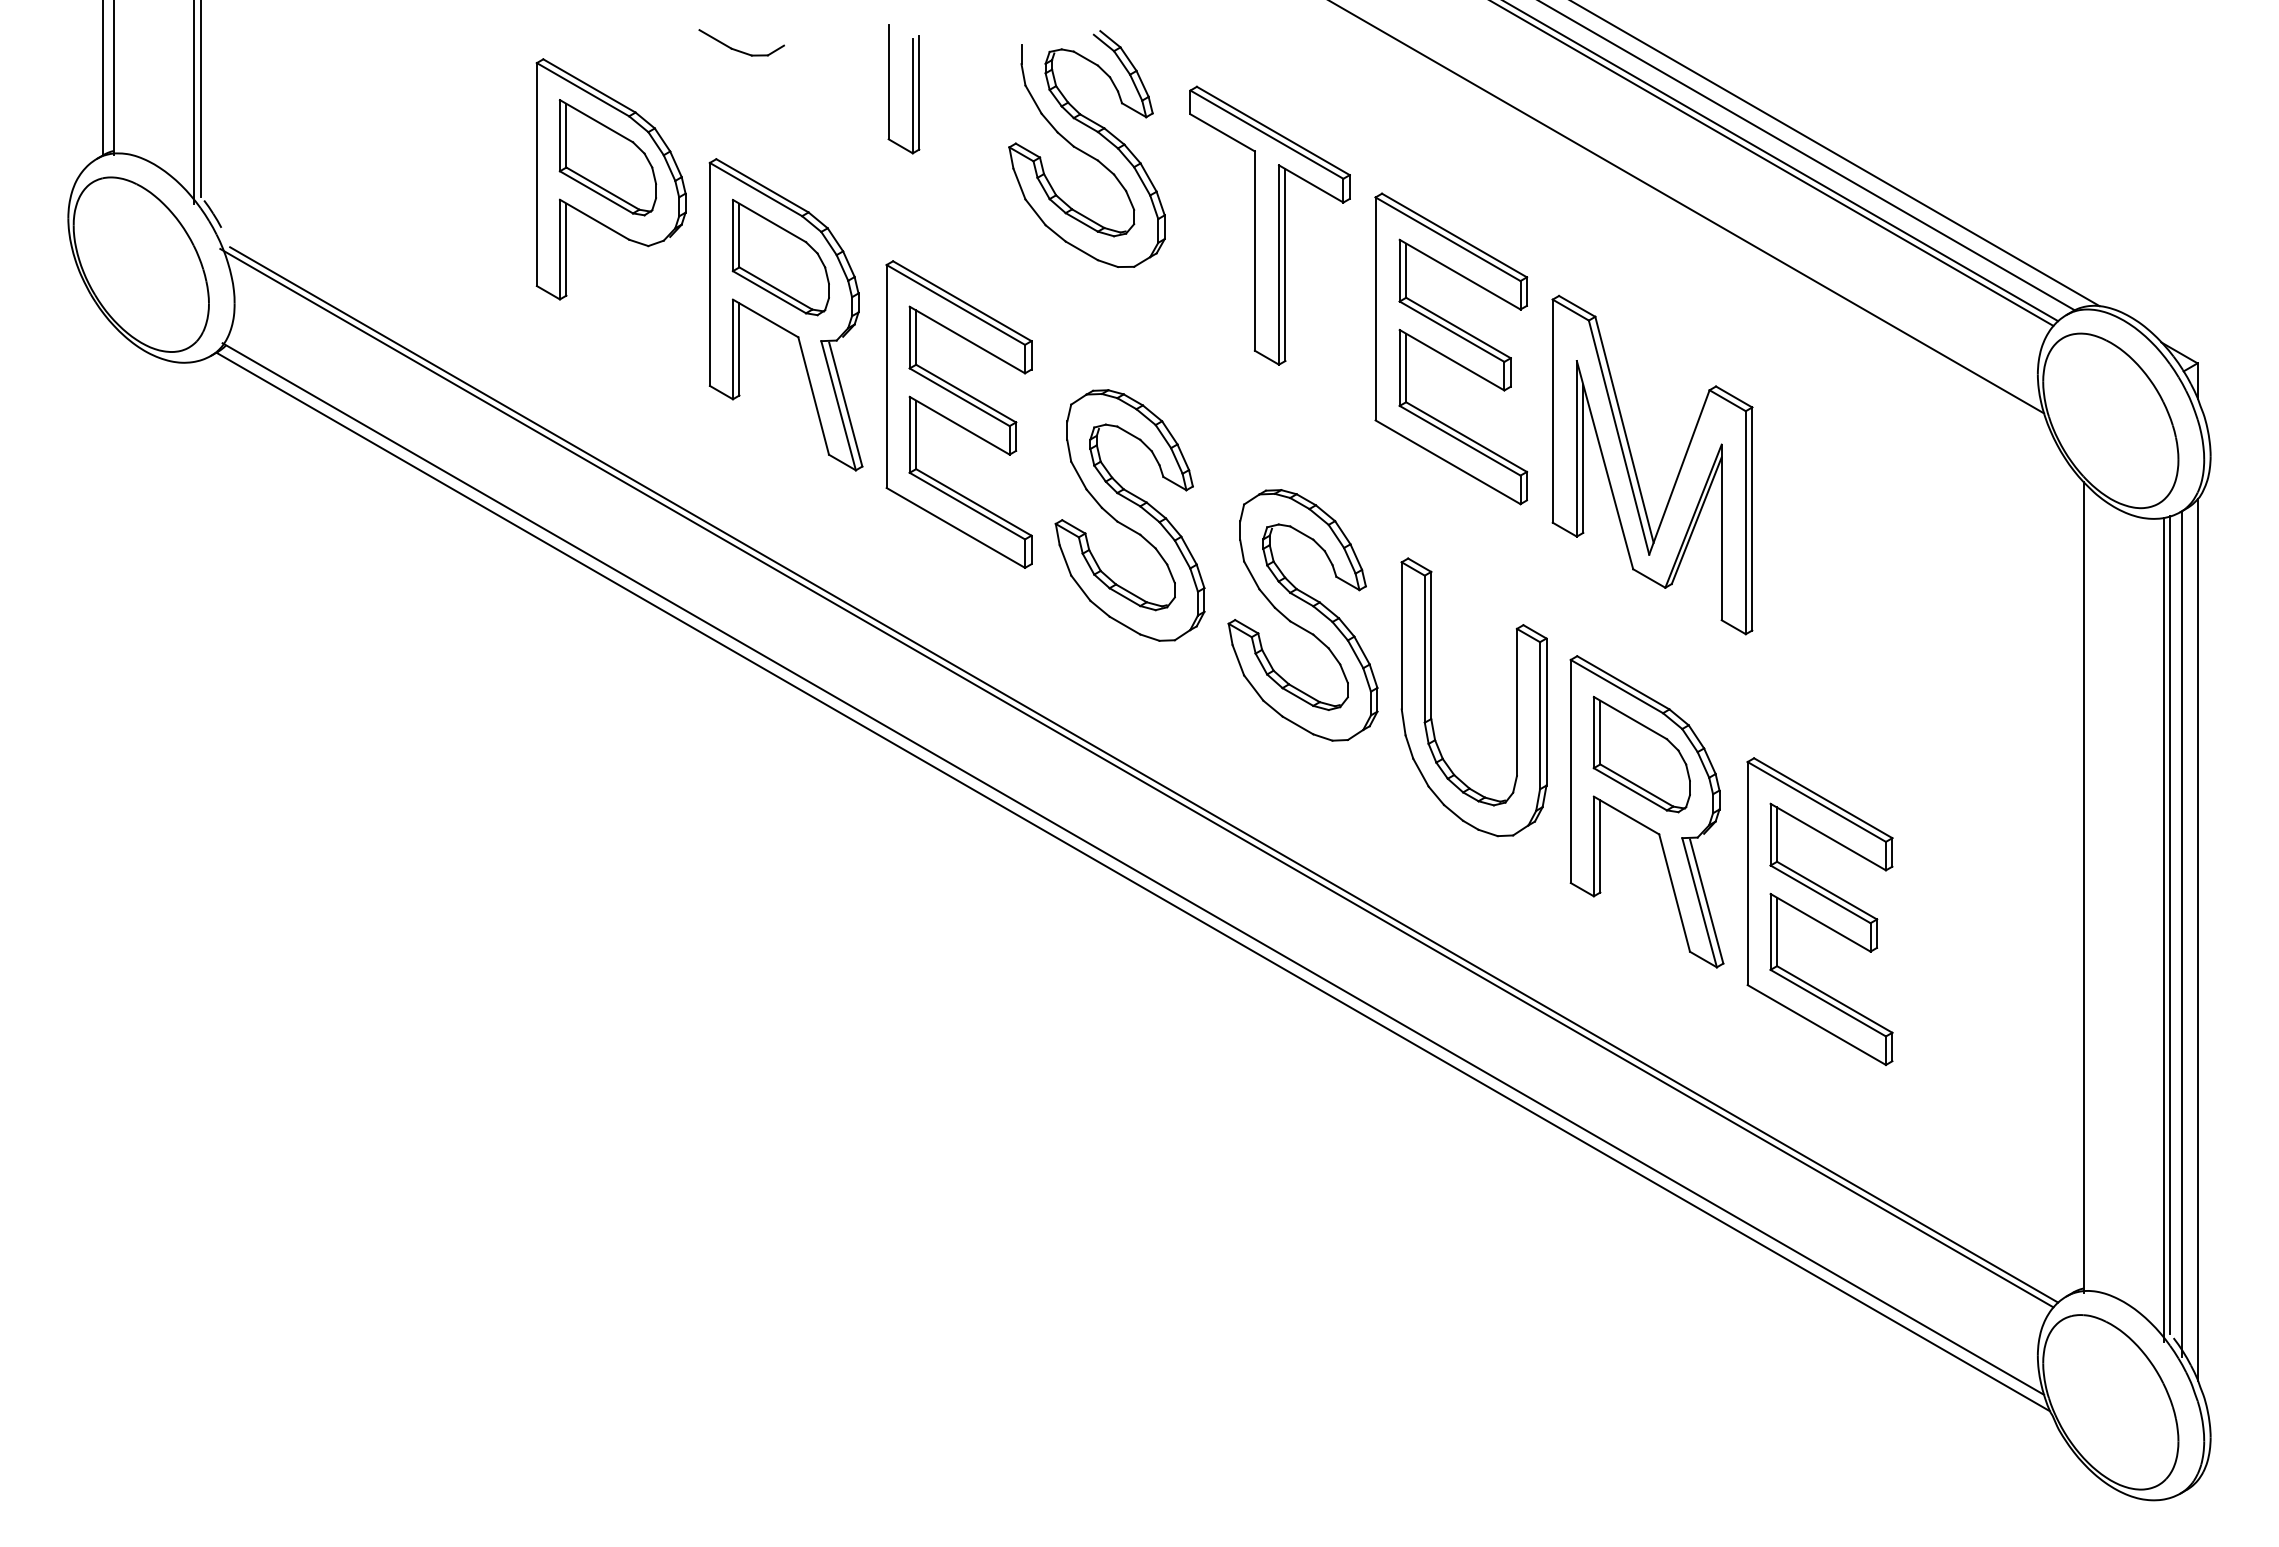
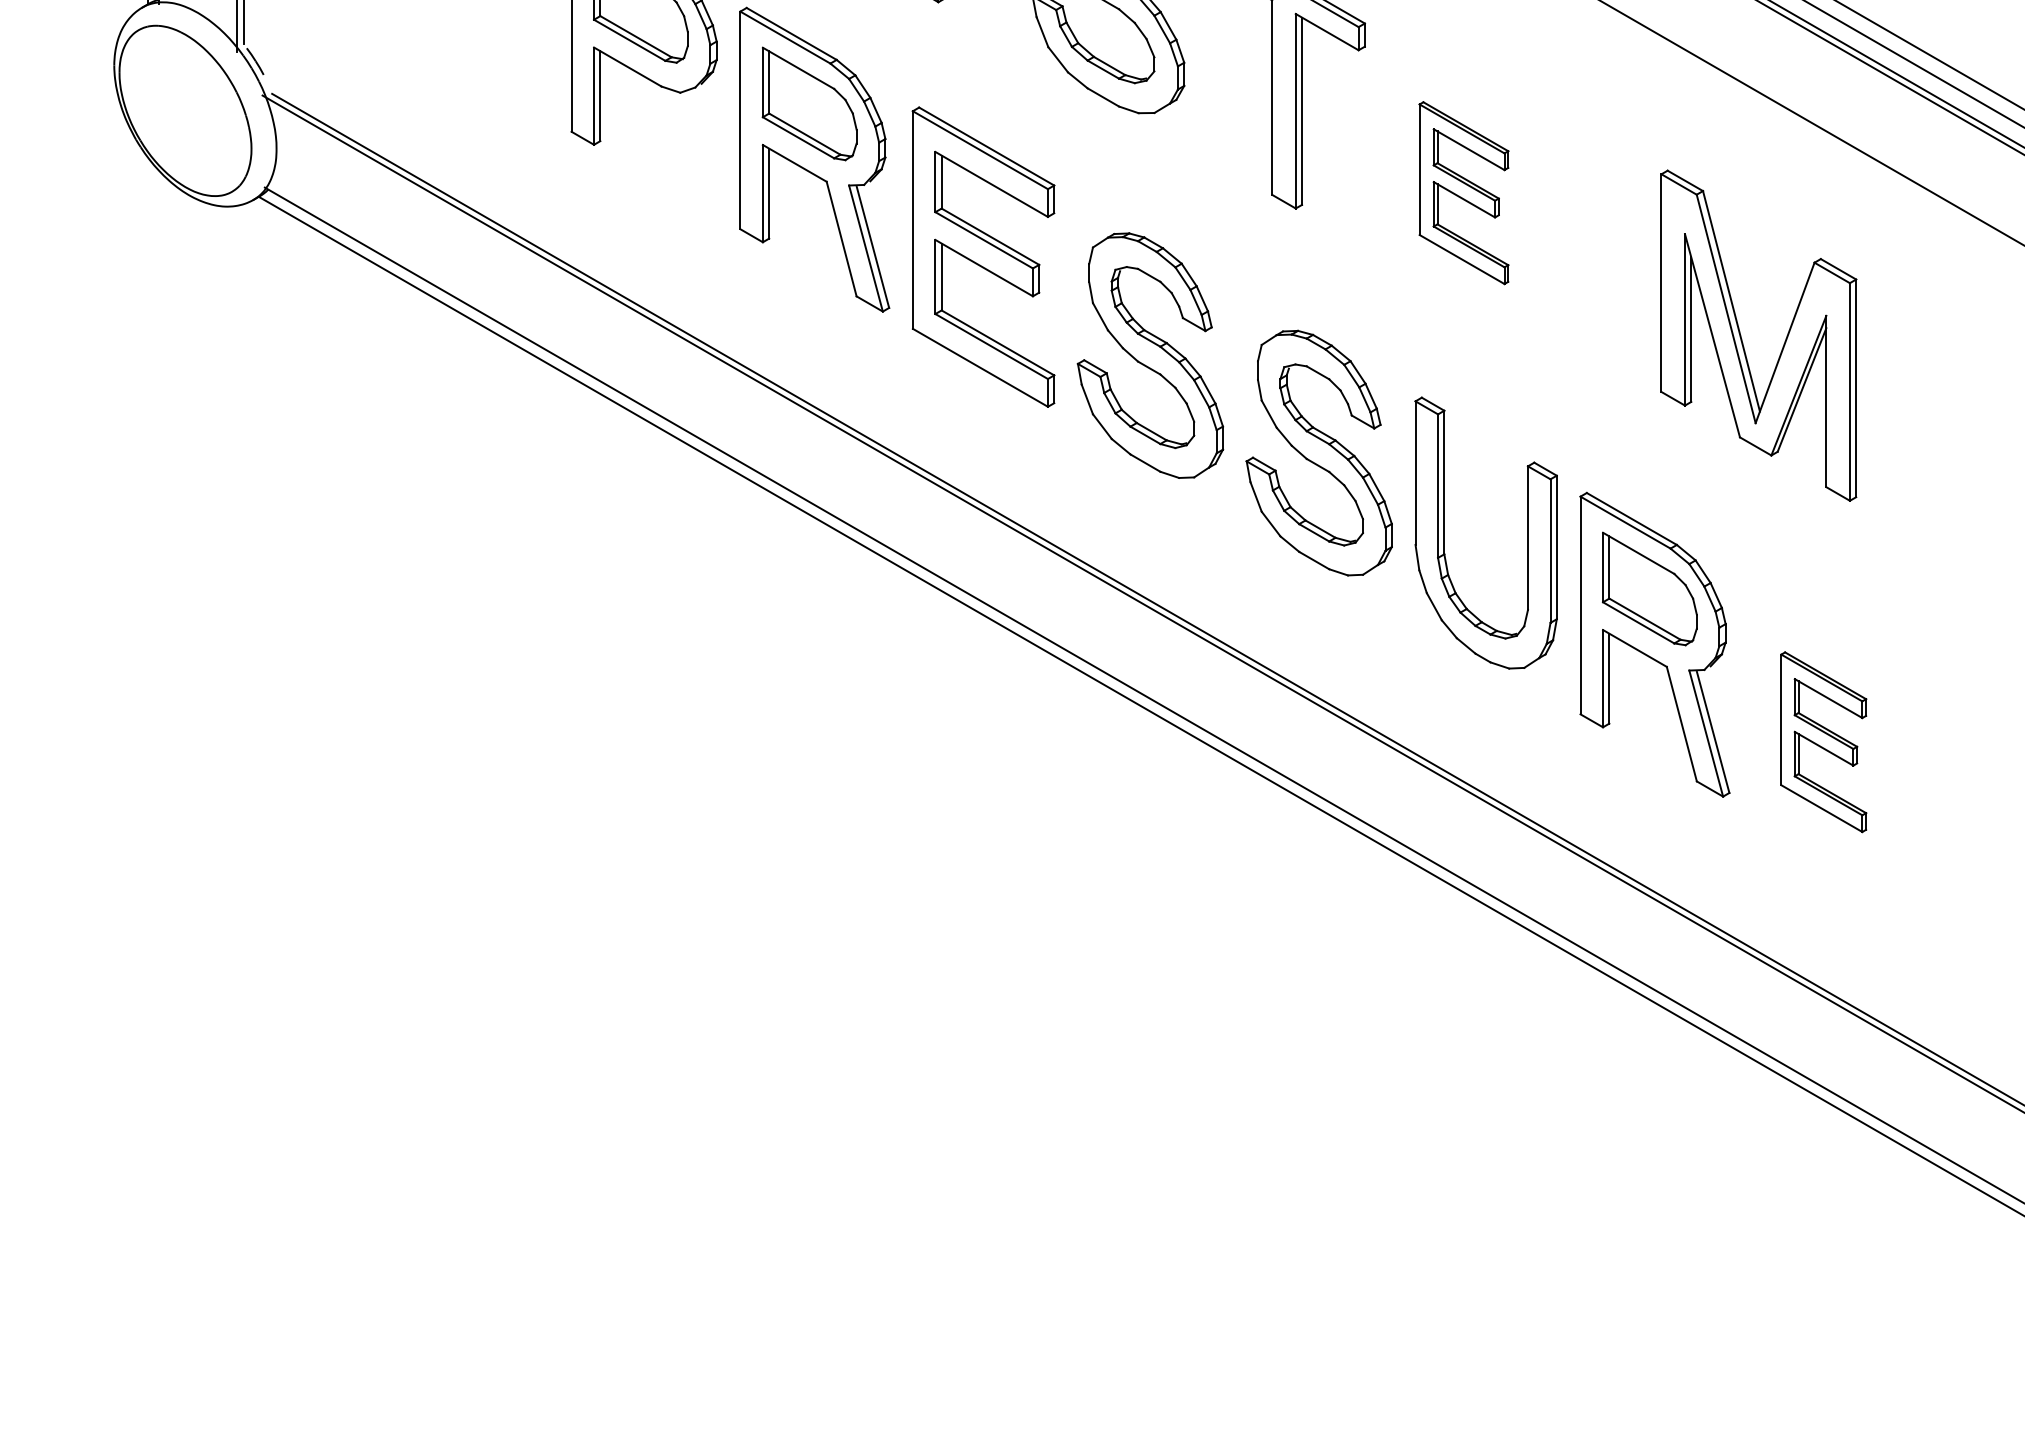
part: (1451, 348) -> (1464, 192), size x0.6
part: (1635, 467) -> (1742, 338), moved
part: (1819, 911) -> (1823, 742), size x0.6

